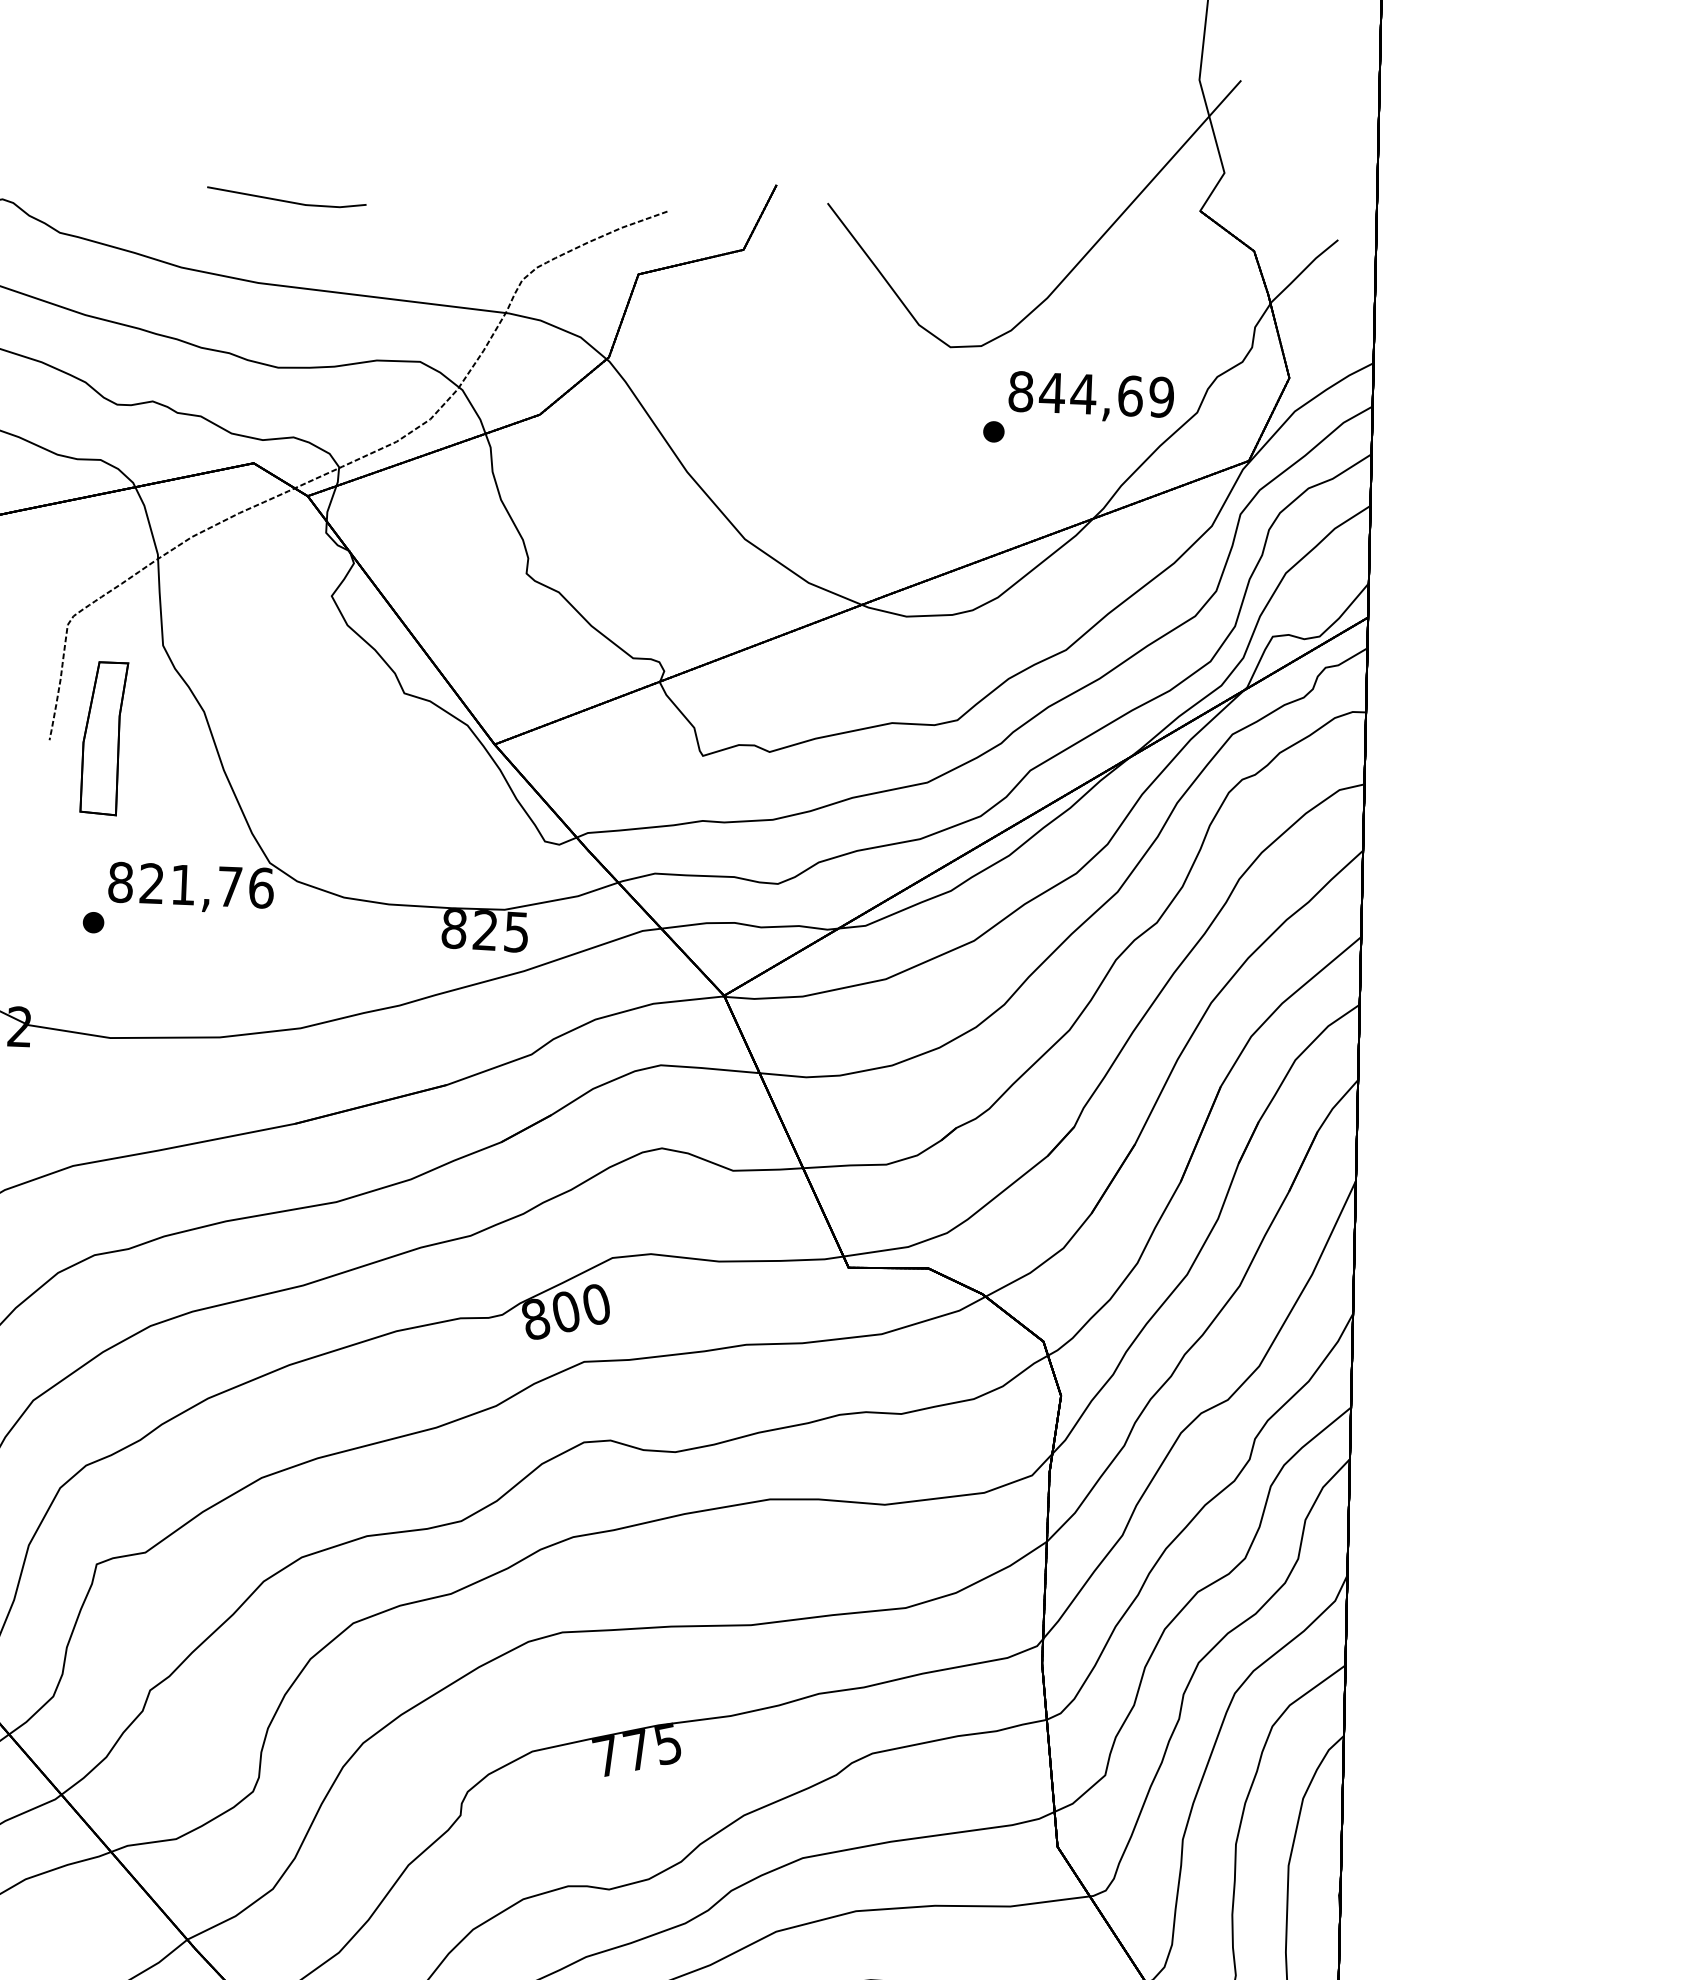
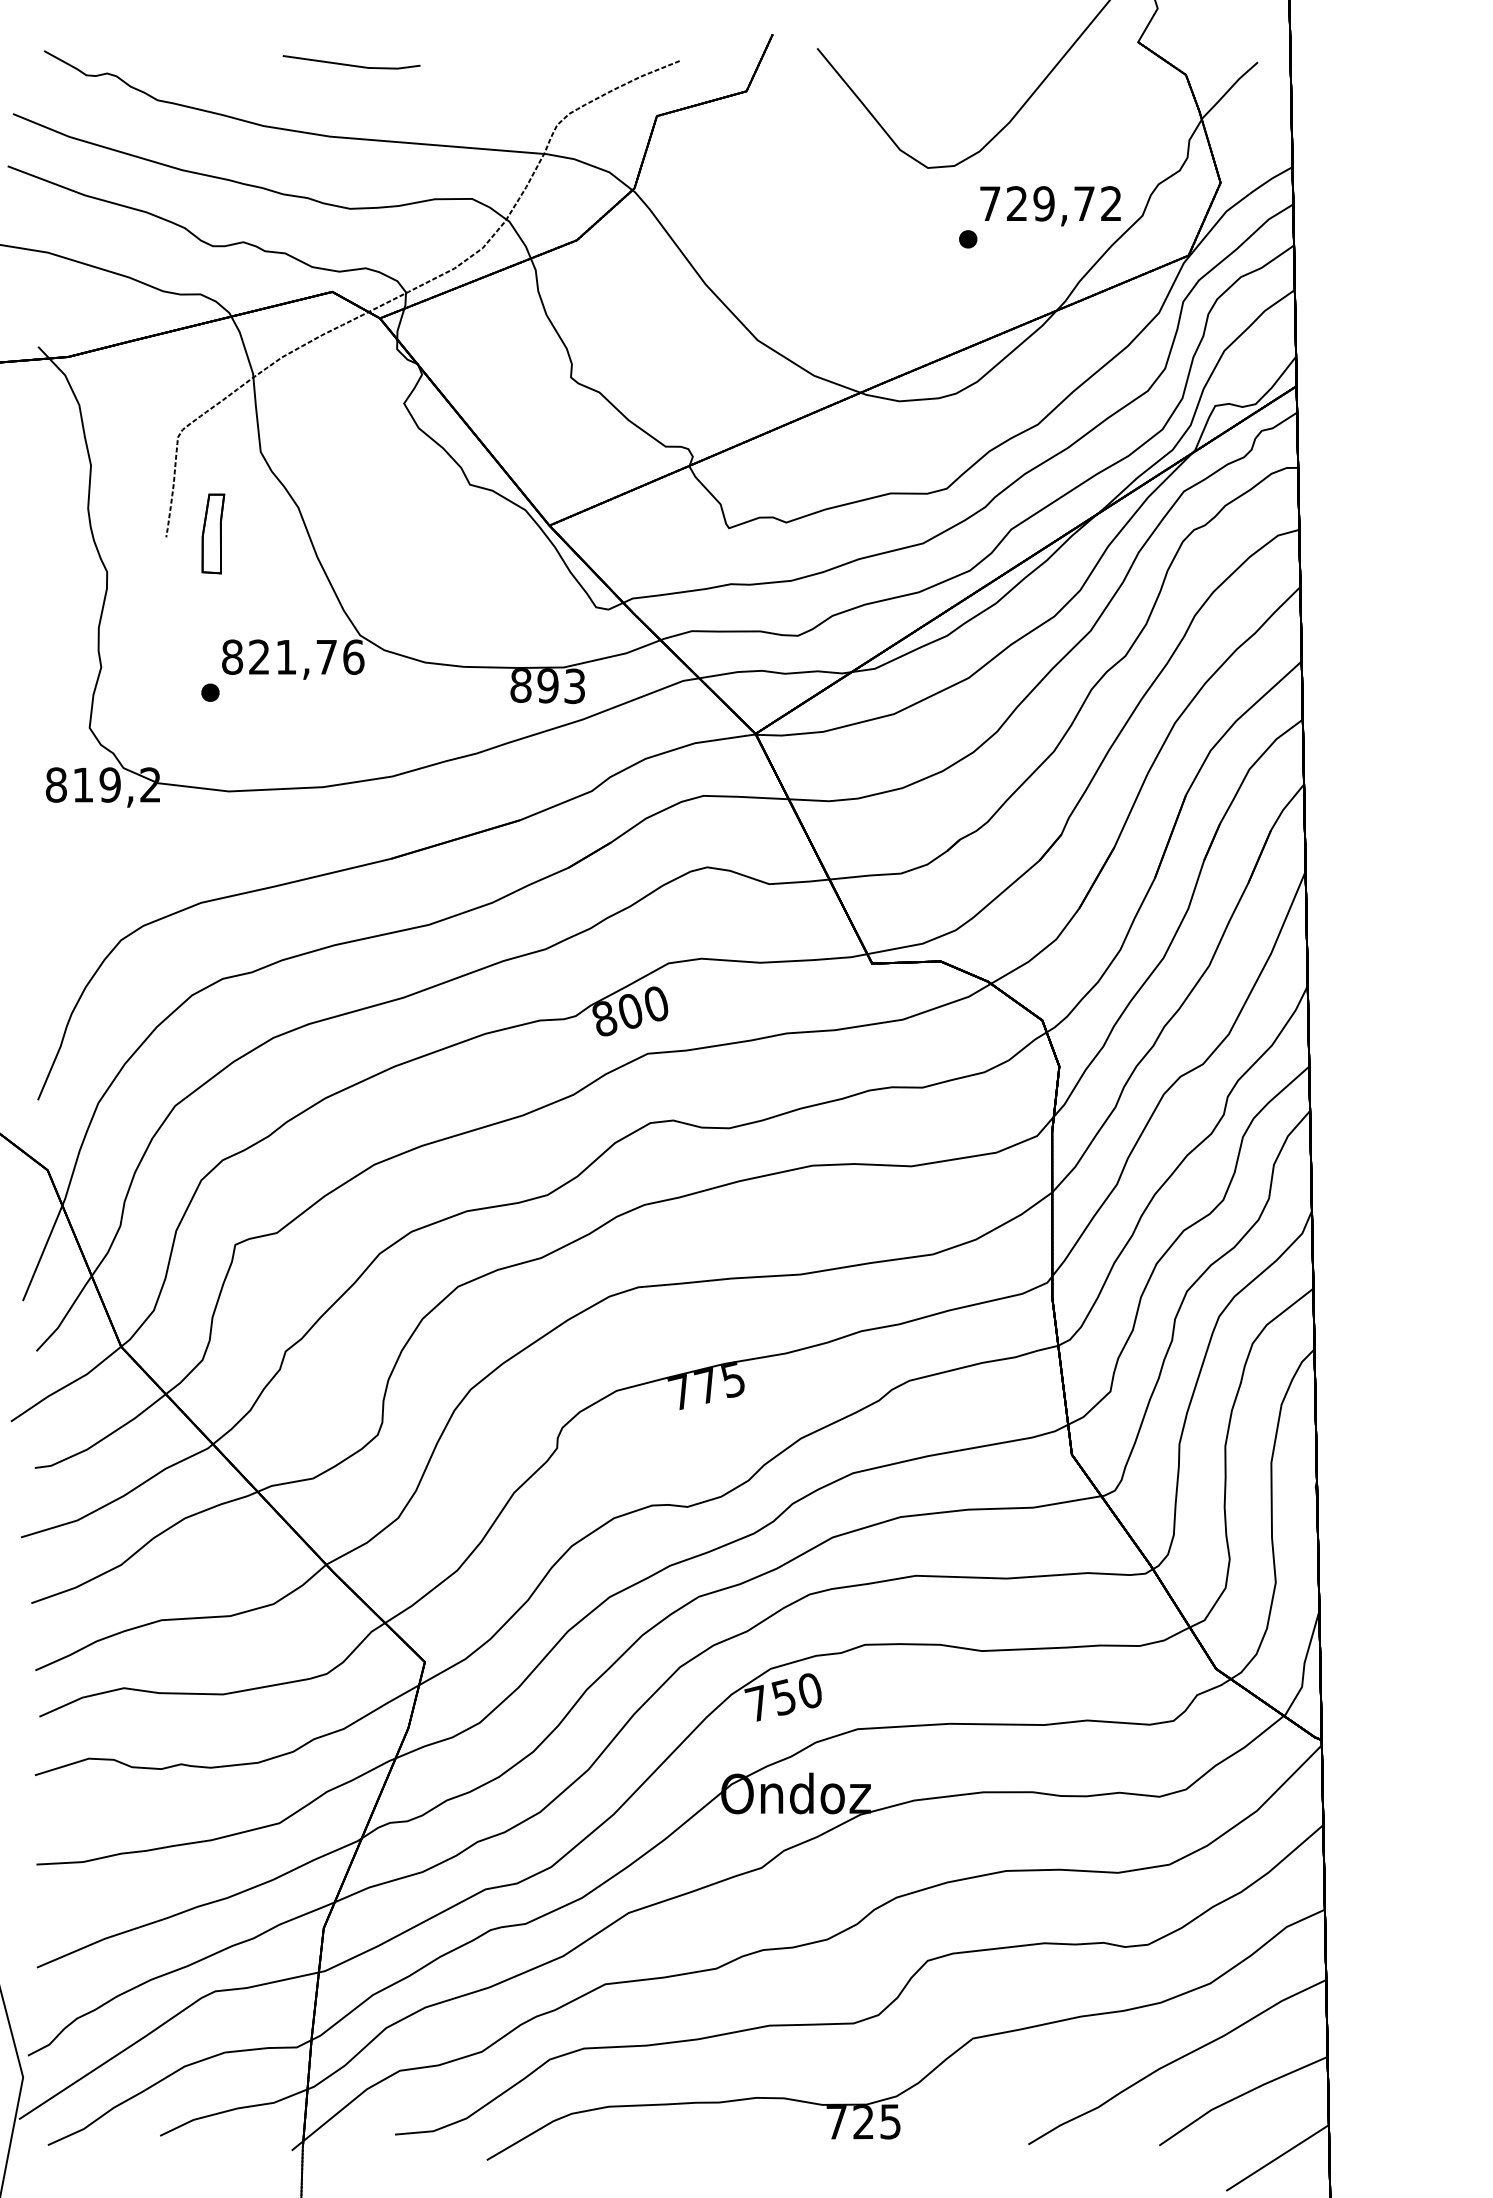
text: (1091, 394) -> (1050, 203), 844,69 -> 729,72
part: (104, 738) -> (213, 533), size x0.6
text: (500, 930) -> (560, 685), 825 -> 893

